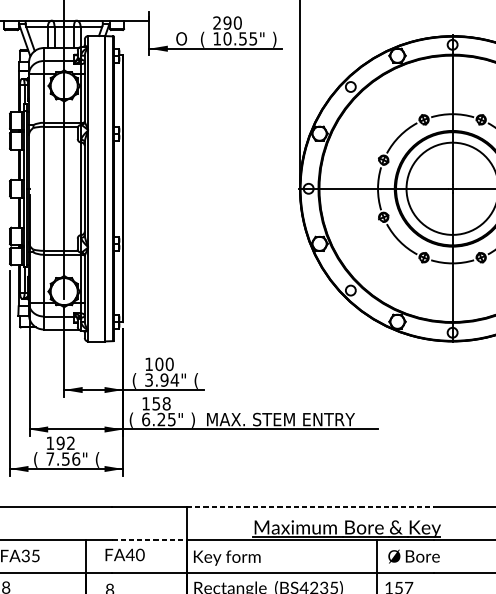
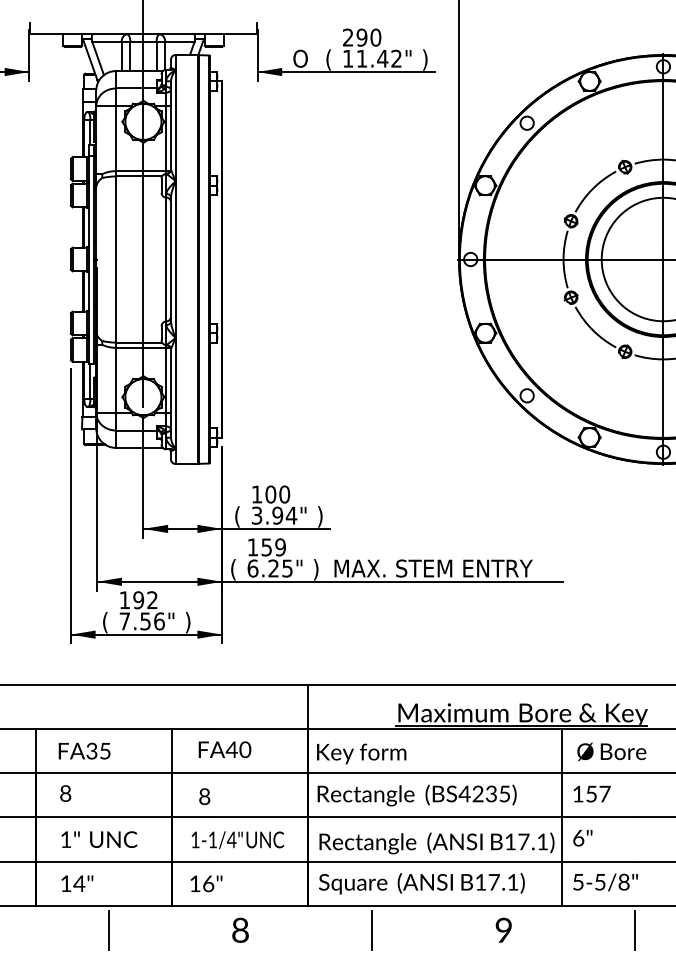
text: (239, 38) -> (378, 58), 10.55" -> 11.42"
text: (196, 380) -> (320, 516), ( -> )
text: (166, 403) -> (280, 547), 158 -> 159
text: (97, 459) -> (187, 622), ( -> )
line: (310, 506) -> (473, 685), dashed -> solid
line: (149, 539) -> (257, 729), dashed -> solid

